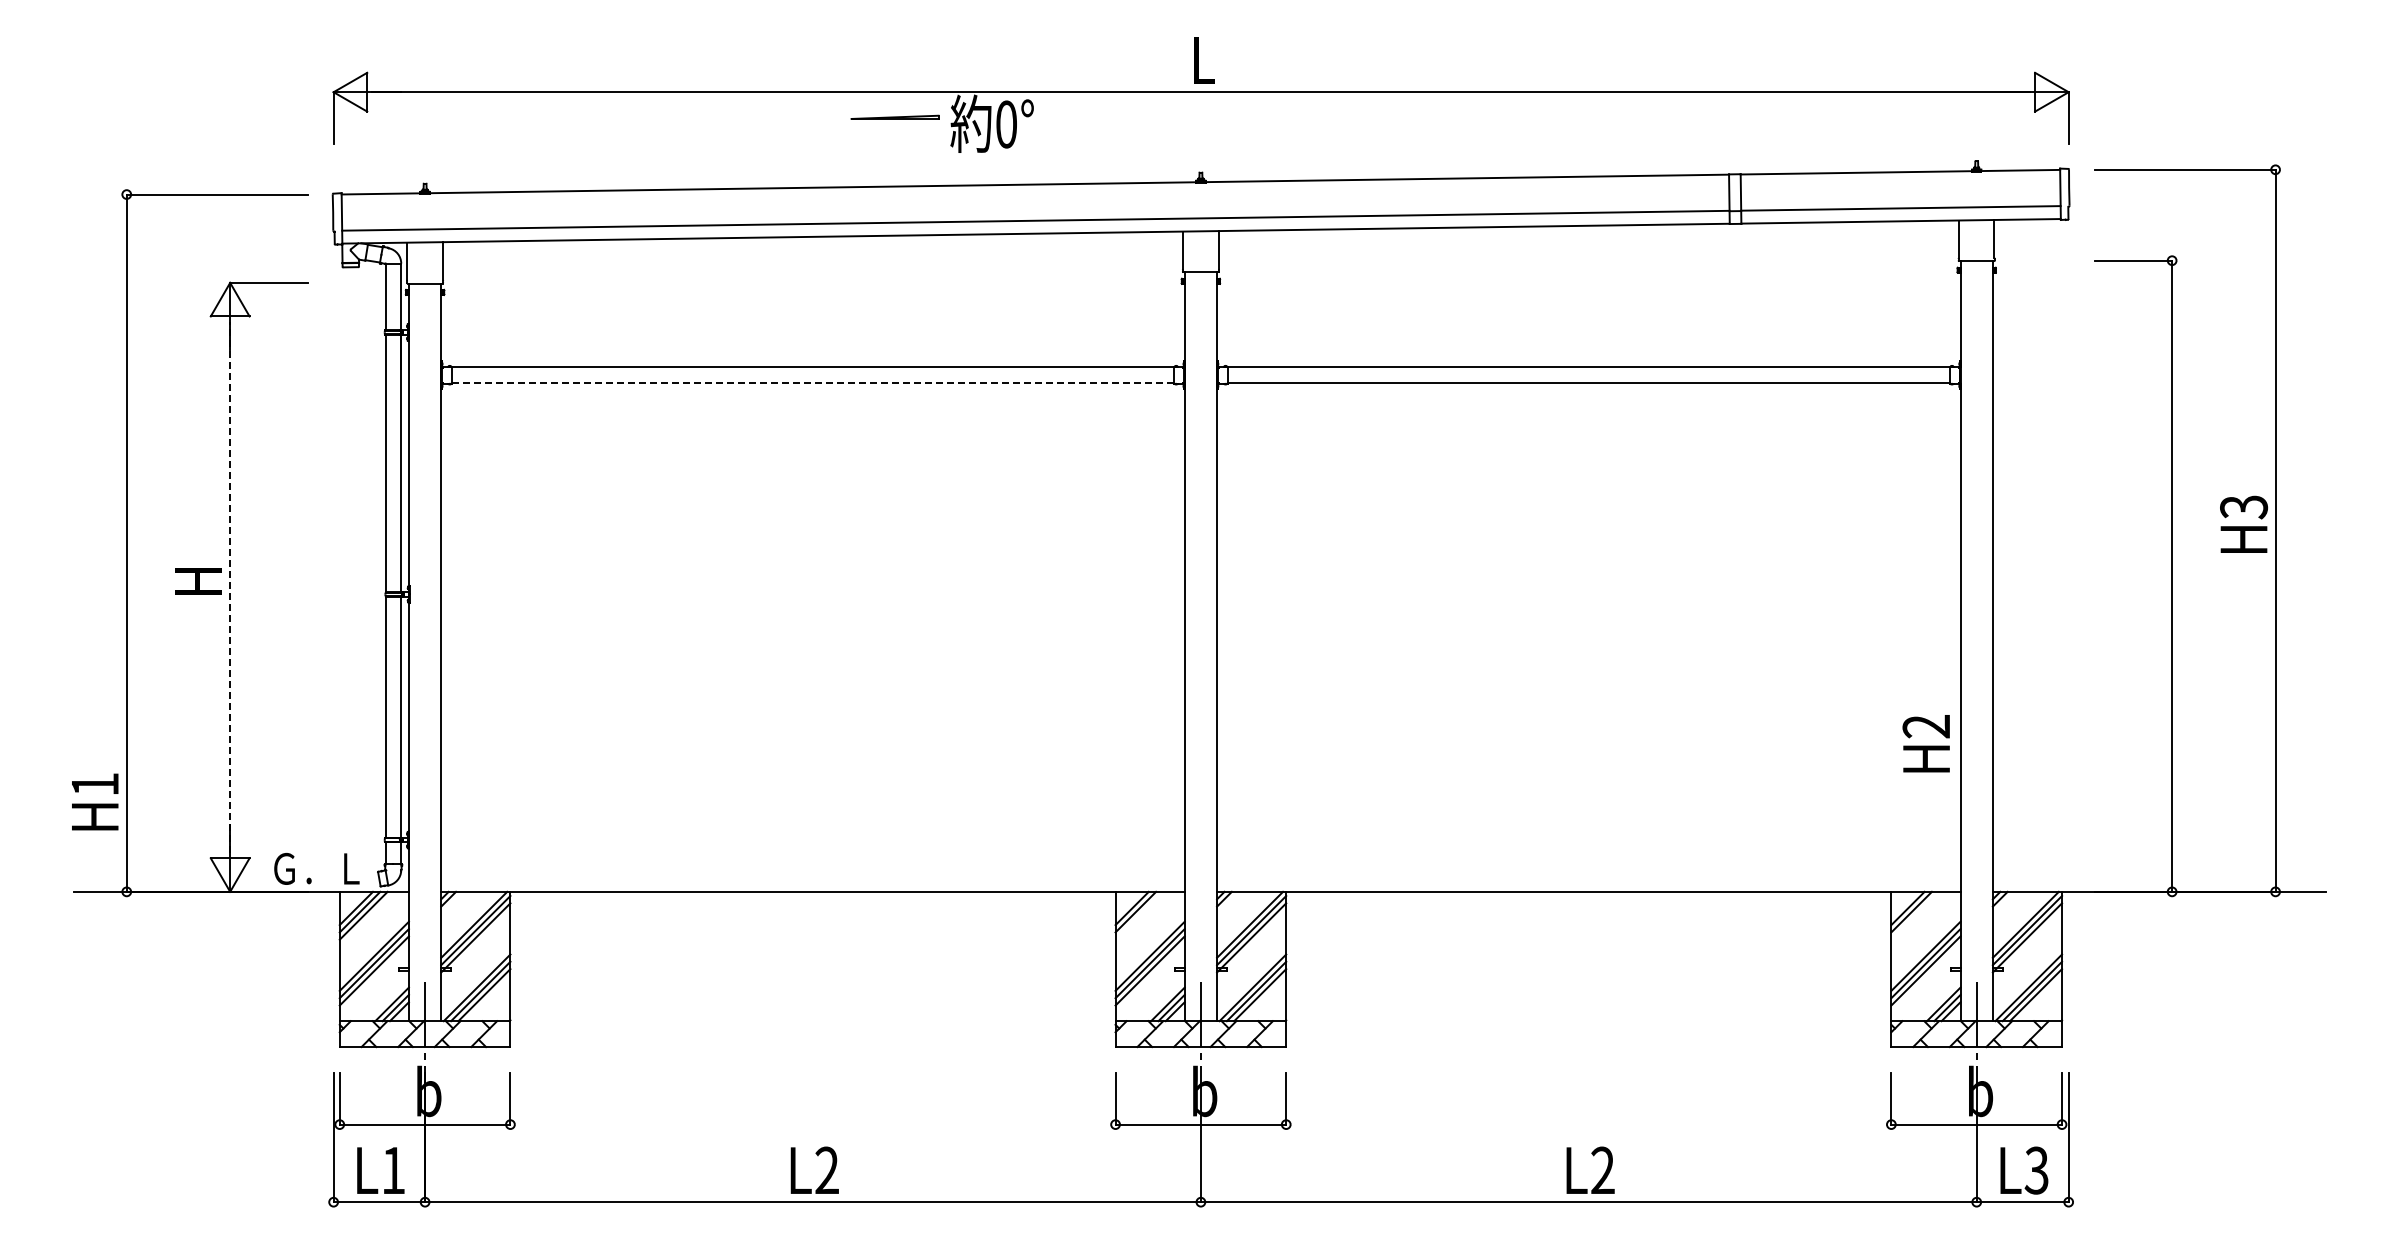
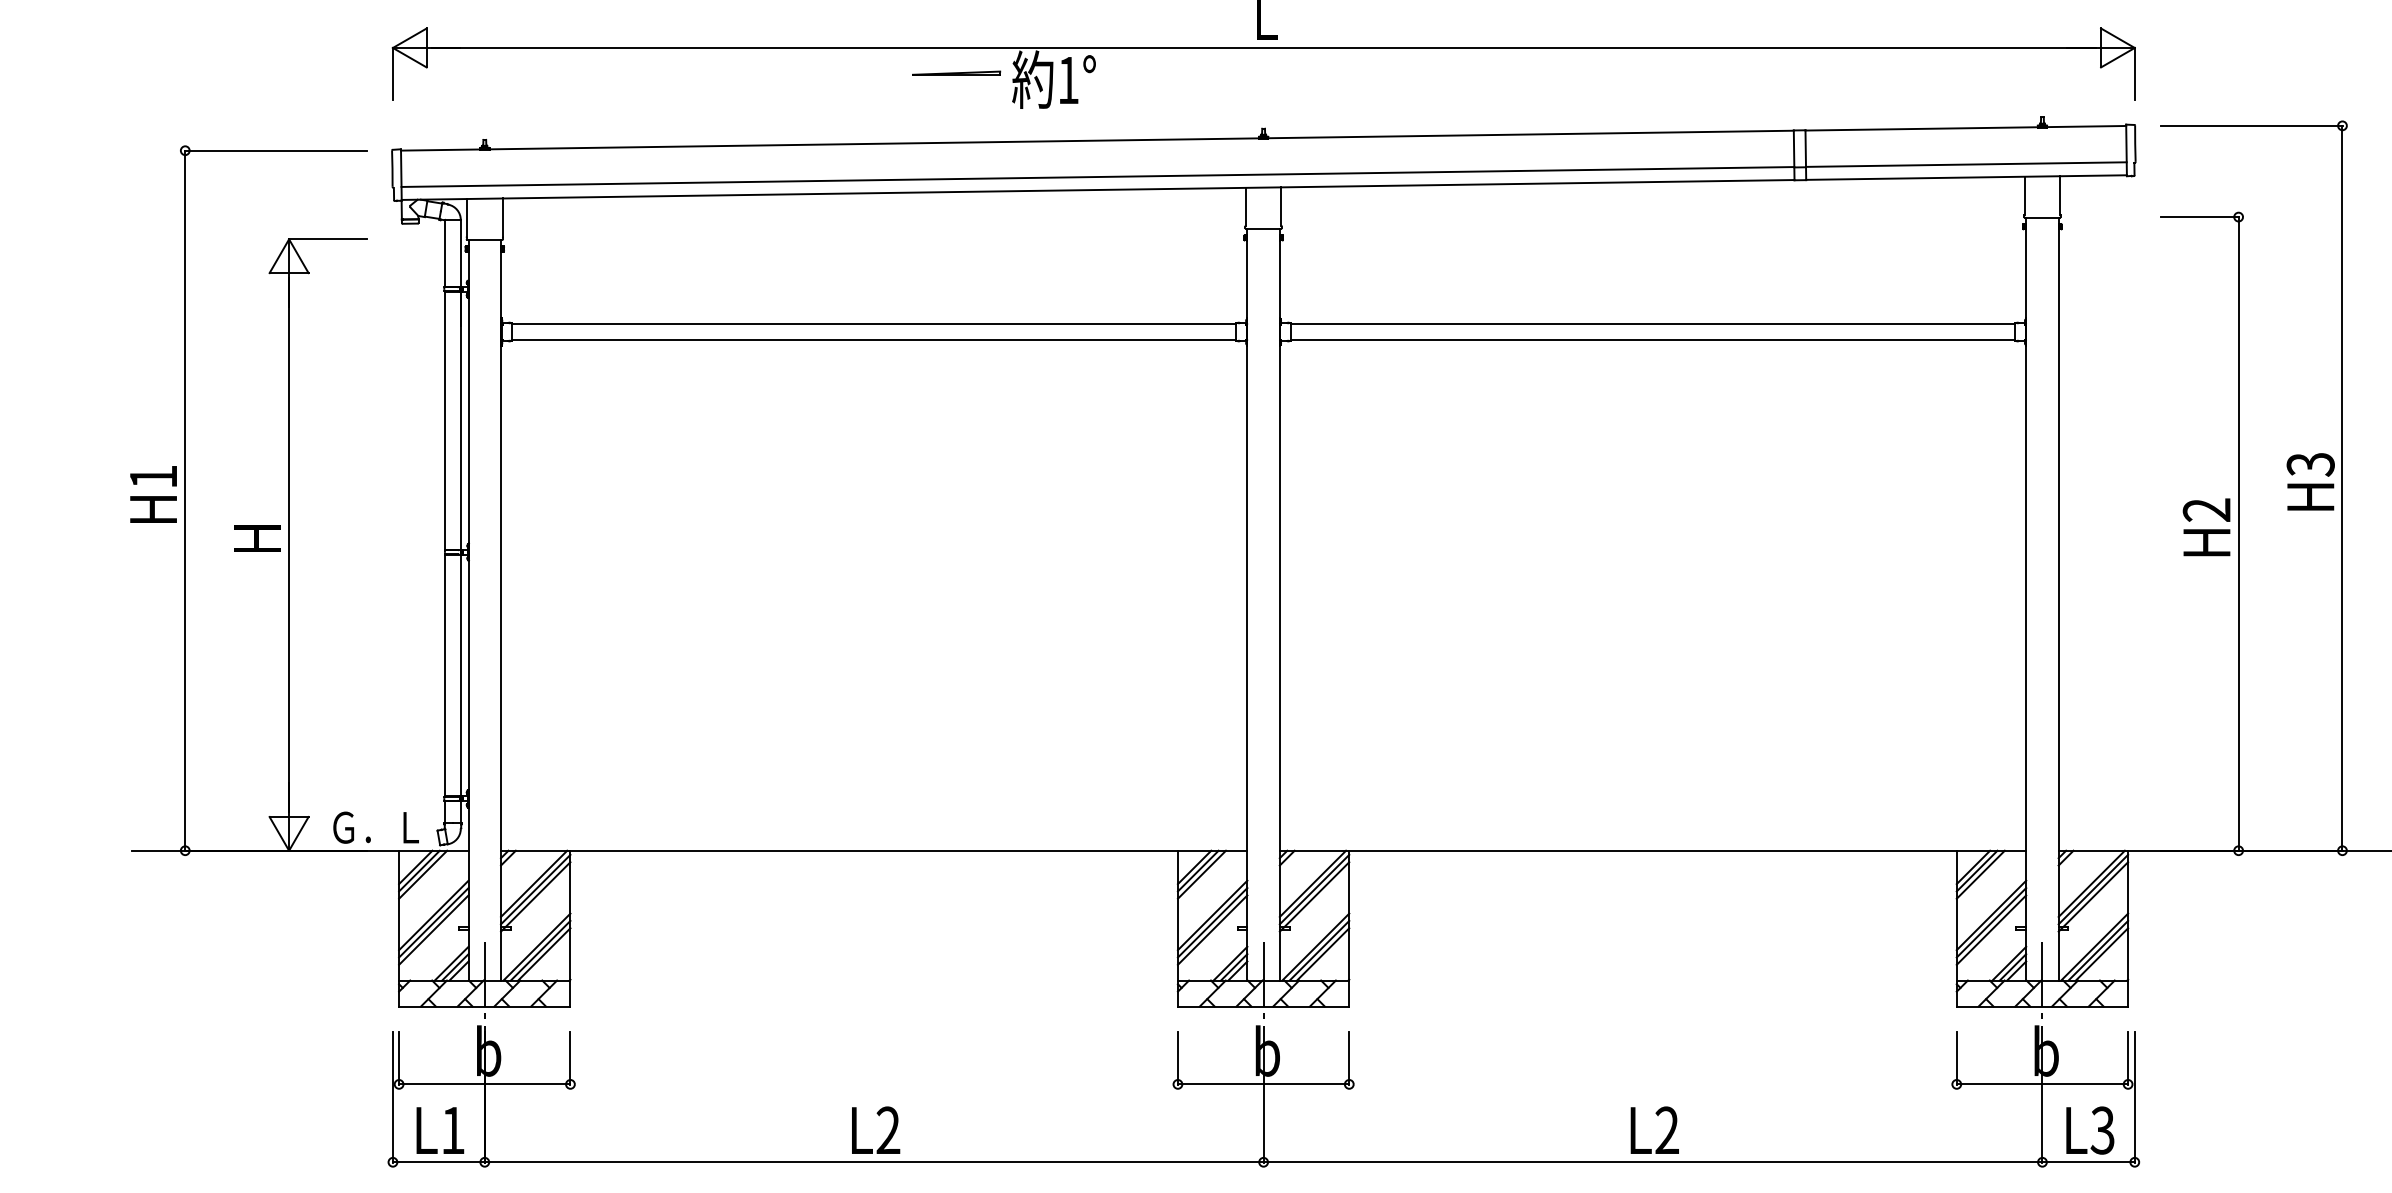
text: (1006, 124) -> (1068, 80), 0° -> 1°
line: (813, 382) -> (874, 339), dashed -> solid
line: (230, 587) -> (289, 545), dashed -> solid
text: (1925, 743) -> (2205, 527), moved
text: (95, 801) -> (153, 493), moved
line: (1139, 915) -> (1201, 874), added
line: (1915, 915) -> (1980, 874), added

